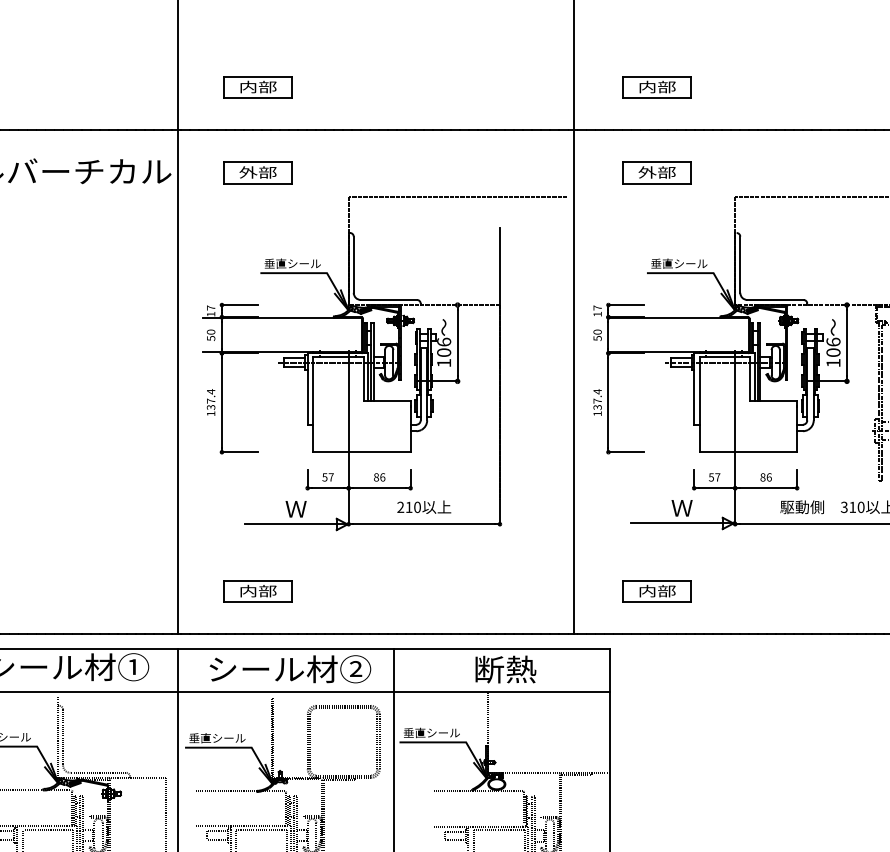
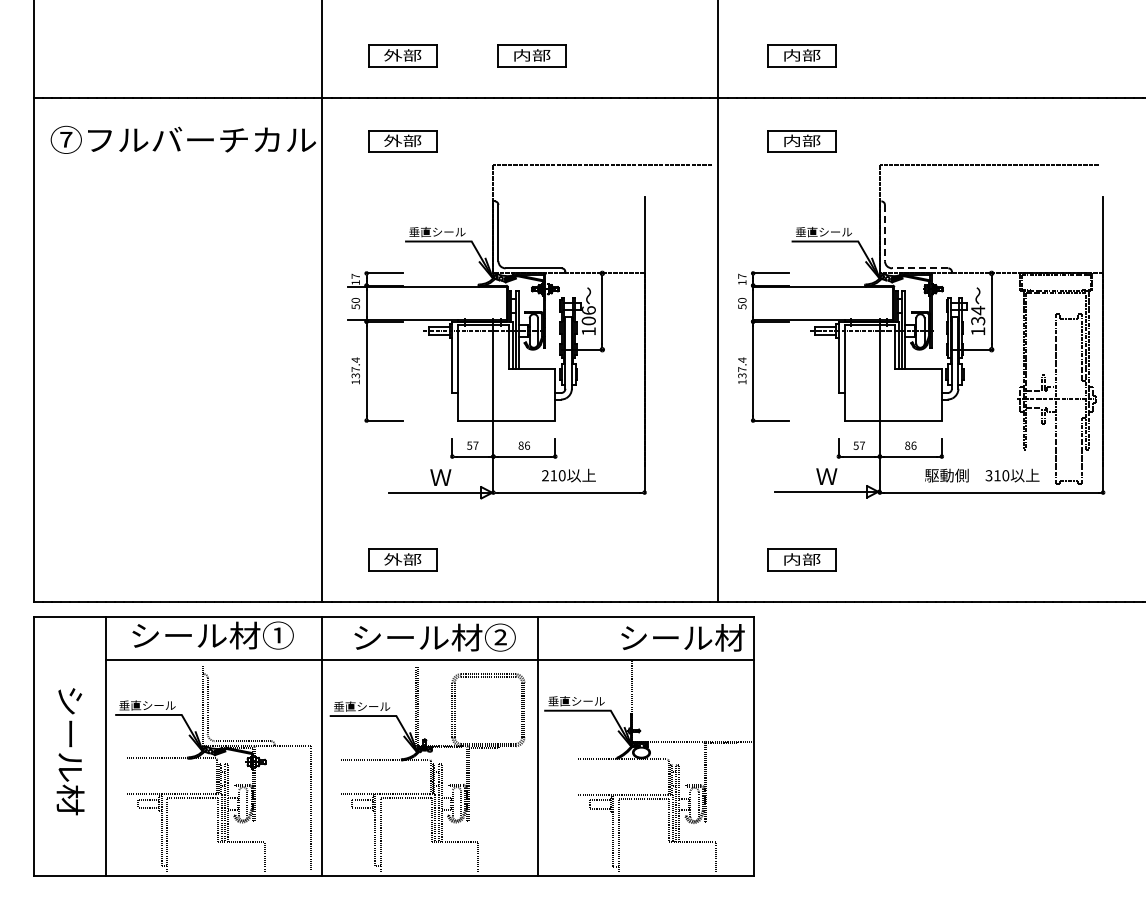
text: (248, 87) -> (393, 55), 内部 -> 外部
part: (386, 87) -> (531, 55), added
text: (647, 172) -> (792, 140), 外部 -> 内部
line: (739, 265) -> (884, 233), solid -> dashed
line: (774, 300) -> (919, 268), solid -> dashed
text: (833, 347) -> (978, 315), 106 -> 134
text: (248, 591) -> (393, 559), 内部 -> 外部
text: (537, 669) -> (682, 637), 断熱 -> シール材

